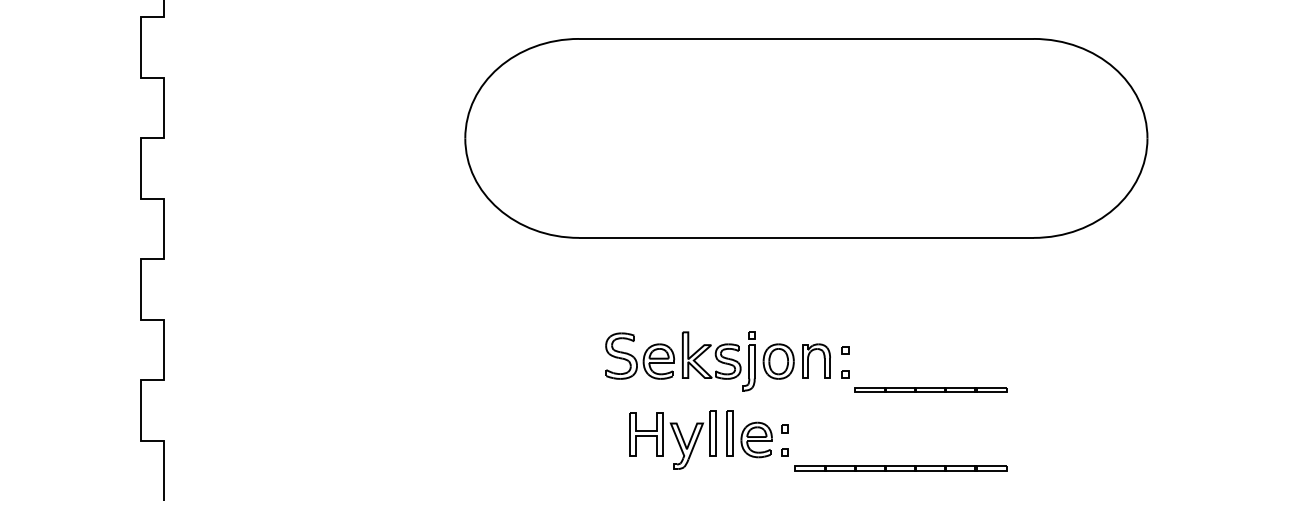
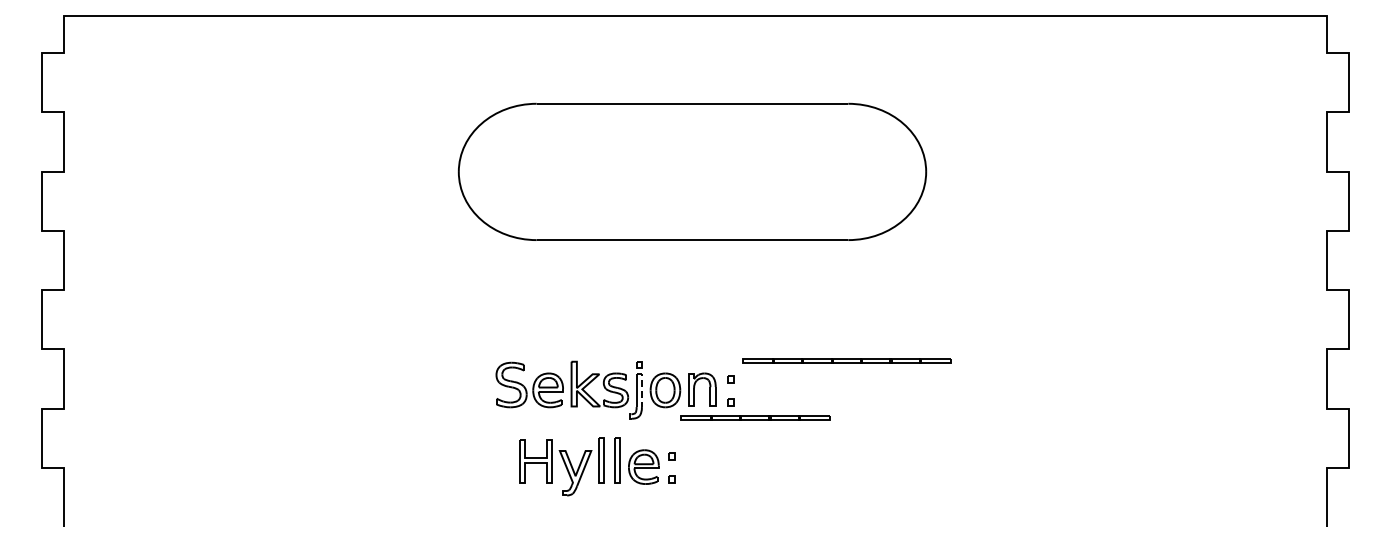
part: (806, 137) -> (692, 171), size x0.7
line: (754, 358) -> (641, 387), solid -> dashed
part: (931, 389) -> (755, 417), moved
part: (900, 467) -> (846, 360), moved

